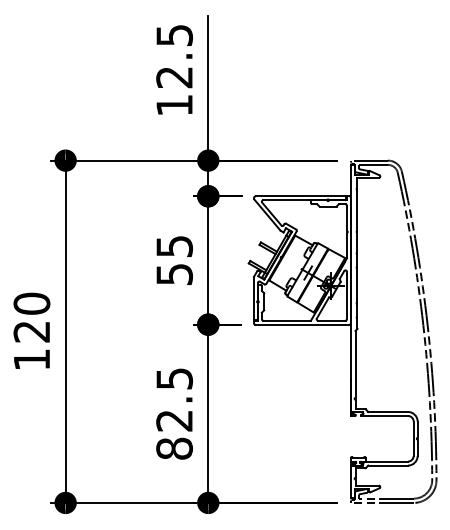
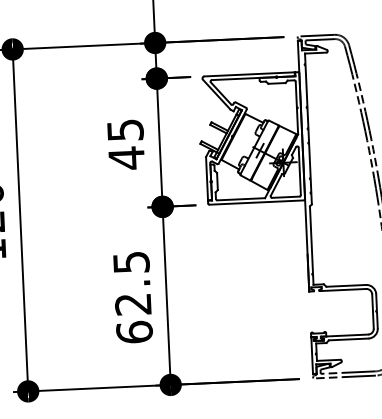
text: (174, 274) -> (126, 158), 55 -> 45
text: (174, 448) -> (134, 332), 82.5 -> 62.5

